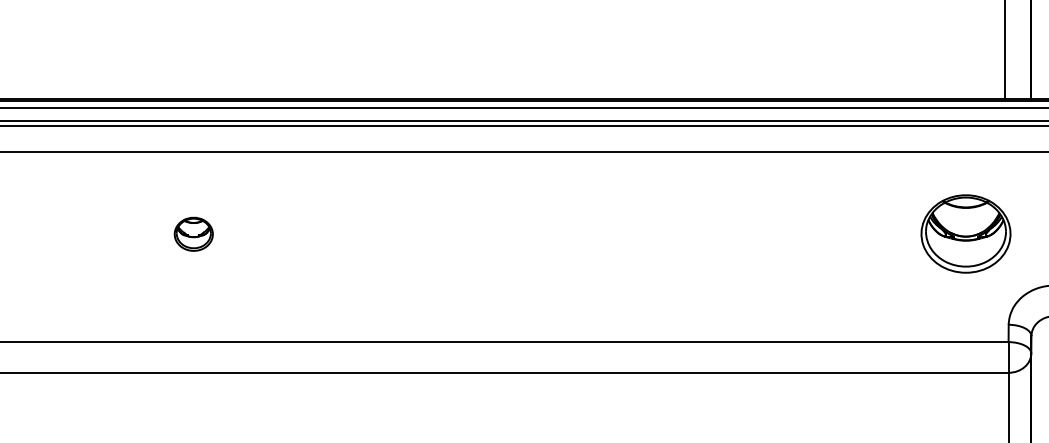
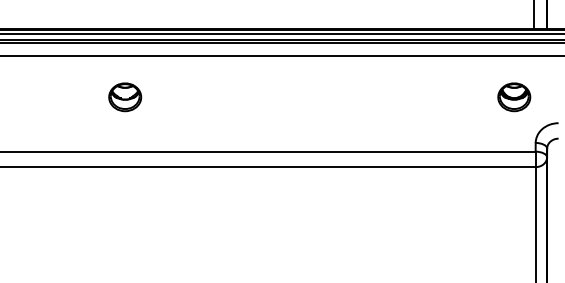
part: (194, 234) -> (125, 97), size x1.67
part: (966, 234) -> (514, 97), size x0.71

